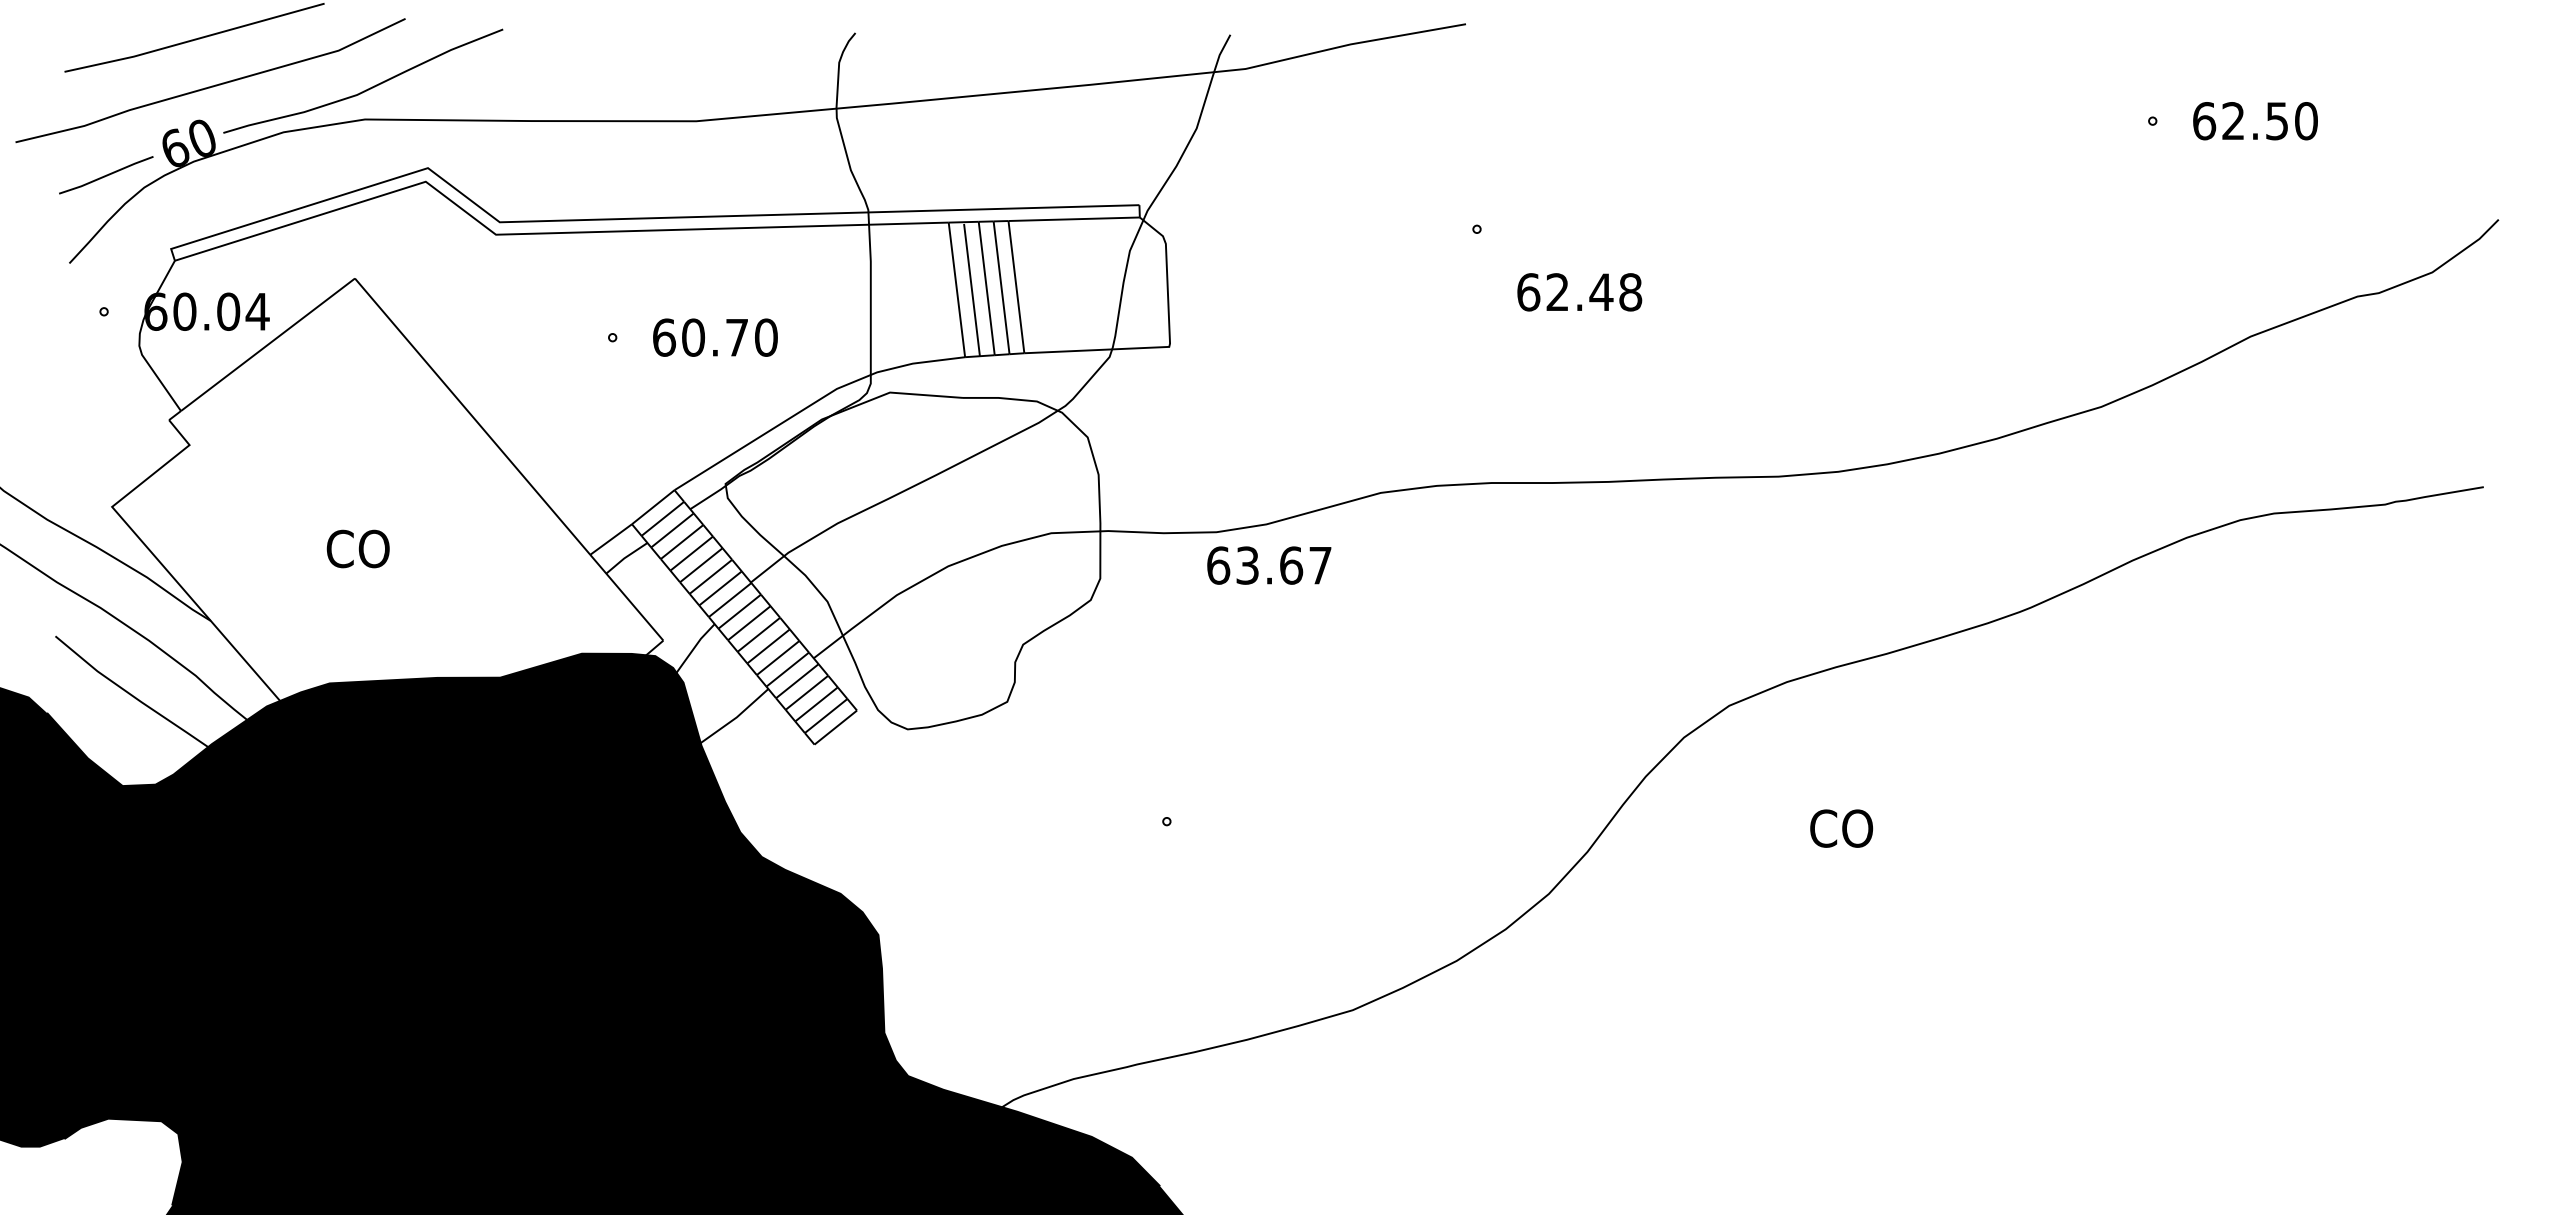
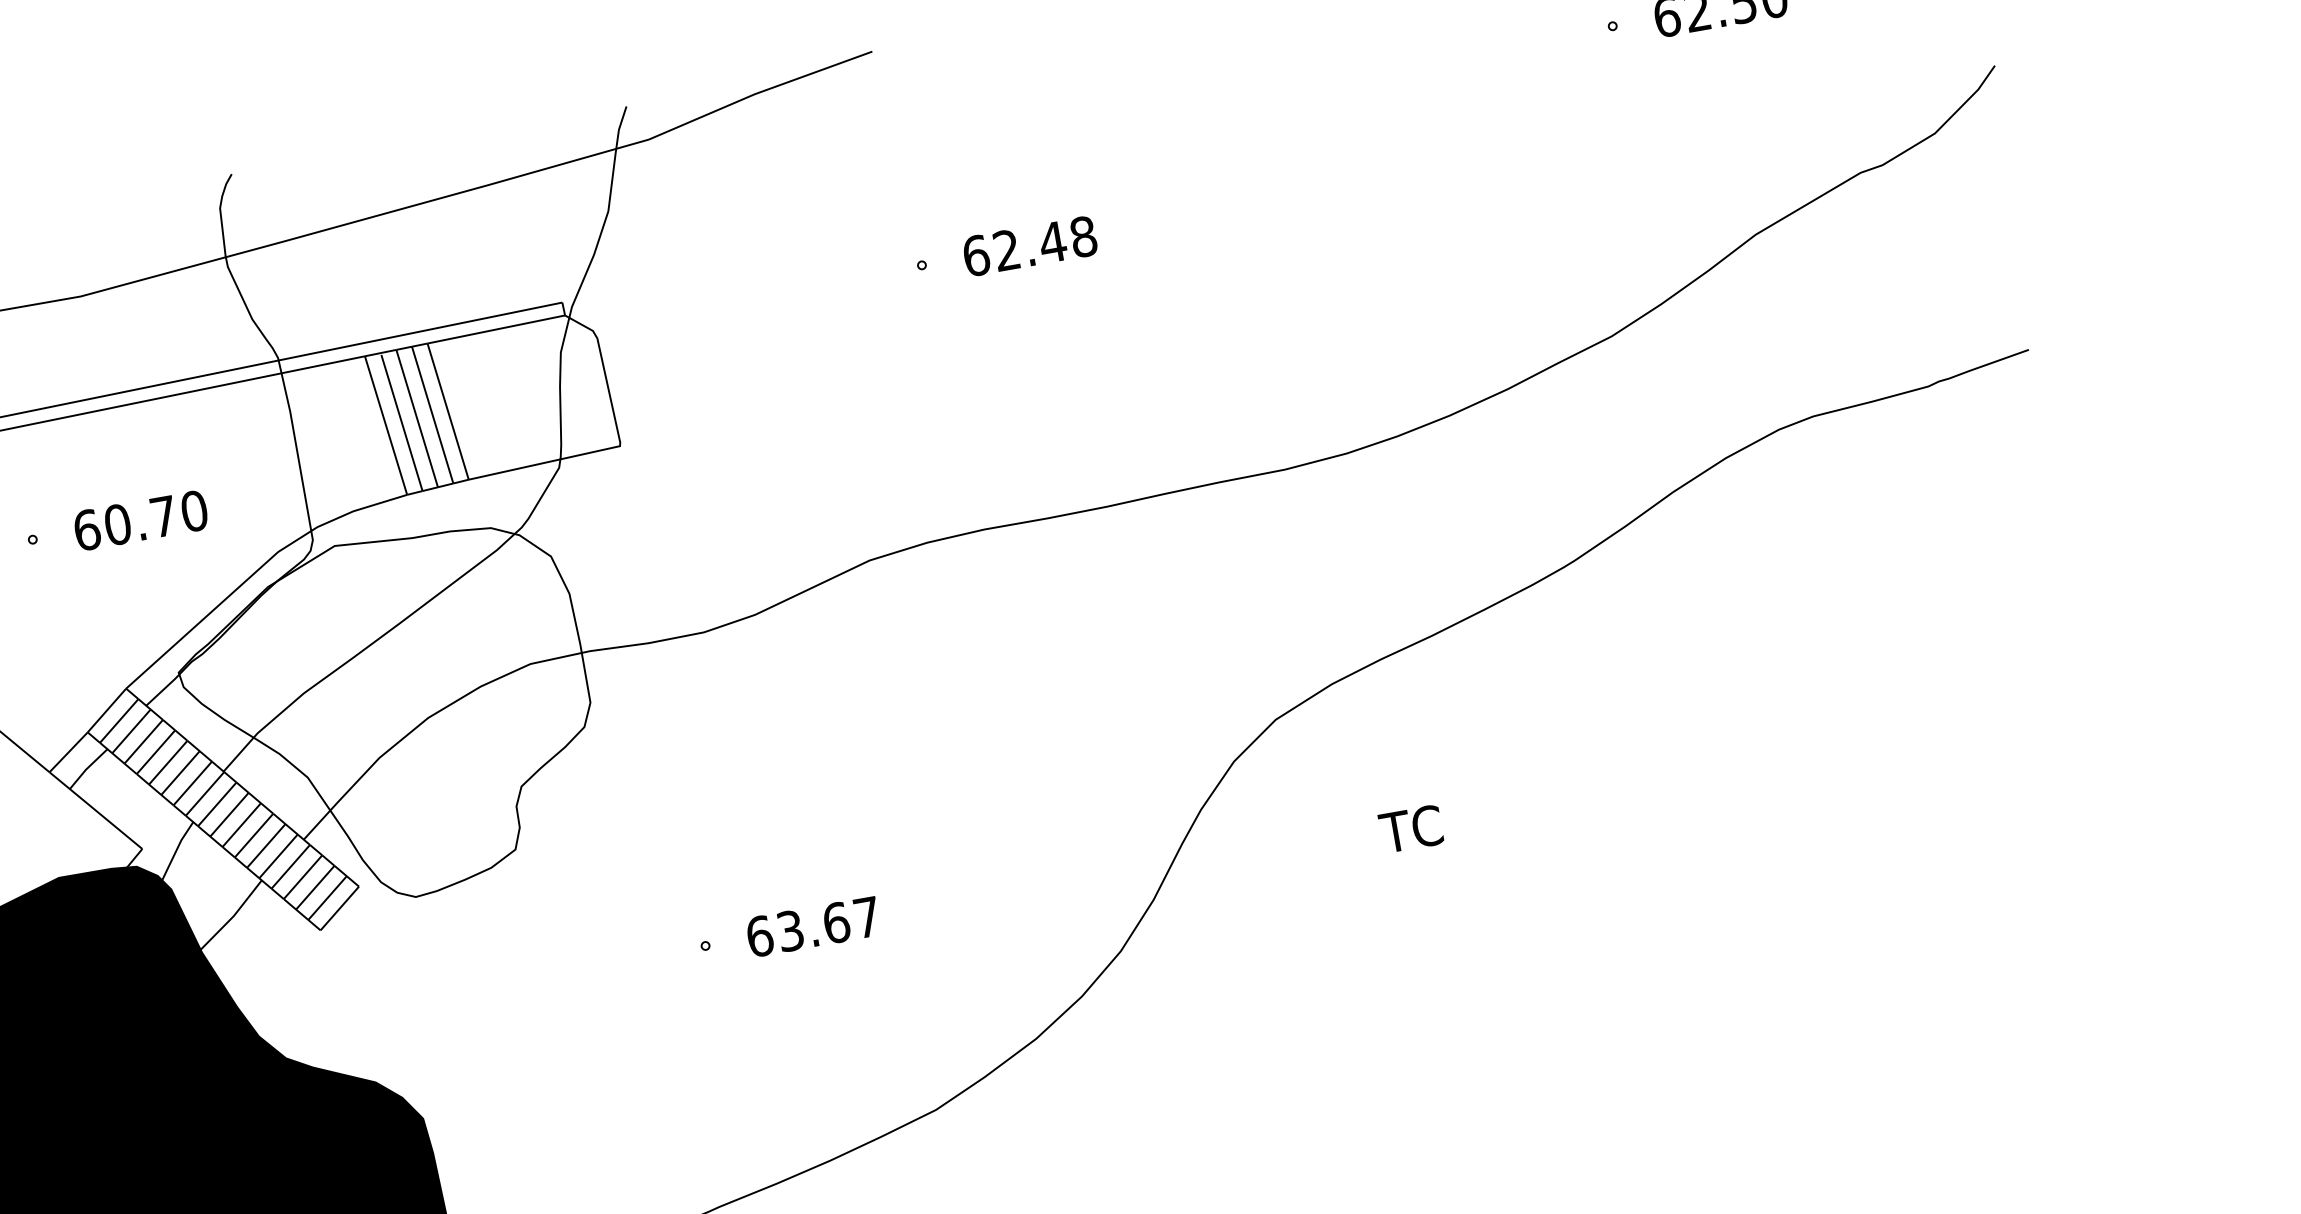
text: (1579, 292) -> (1029, 246), moved
text: (1269, 565) -> (813, 926), moved
text: (1840, 828) -> (1415, 828), CO -> TC

